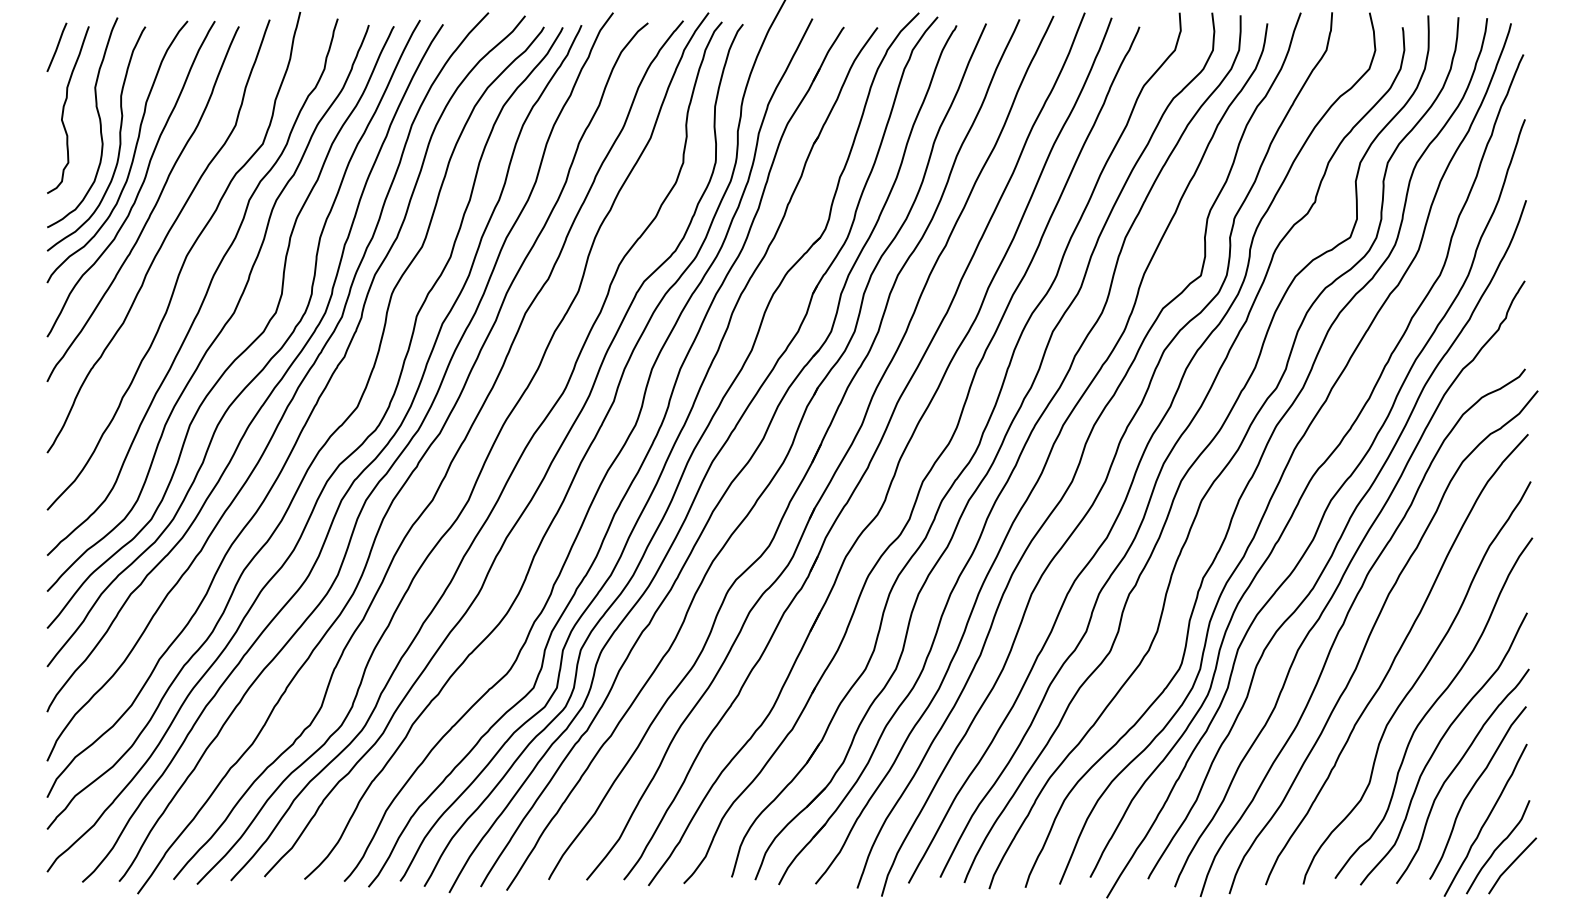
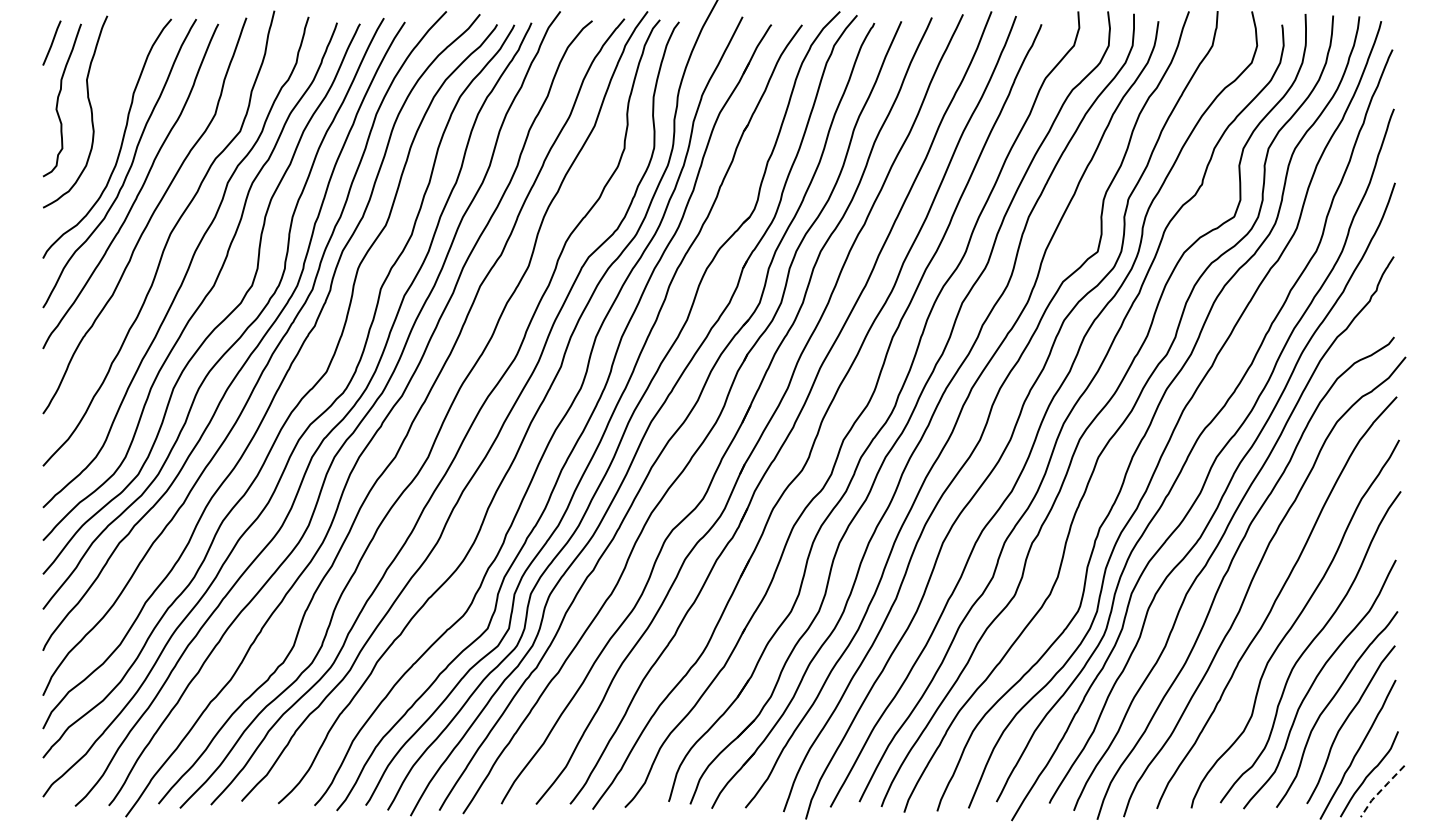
curve: (118, 134) -> (108, 122), removed
line: (1511, 864) -> (1381, 790), solid -> dashed

